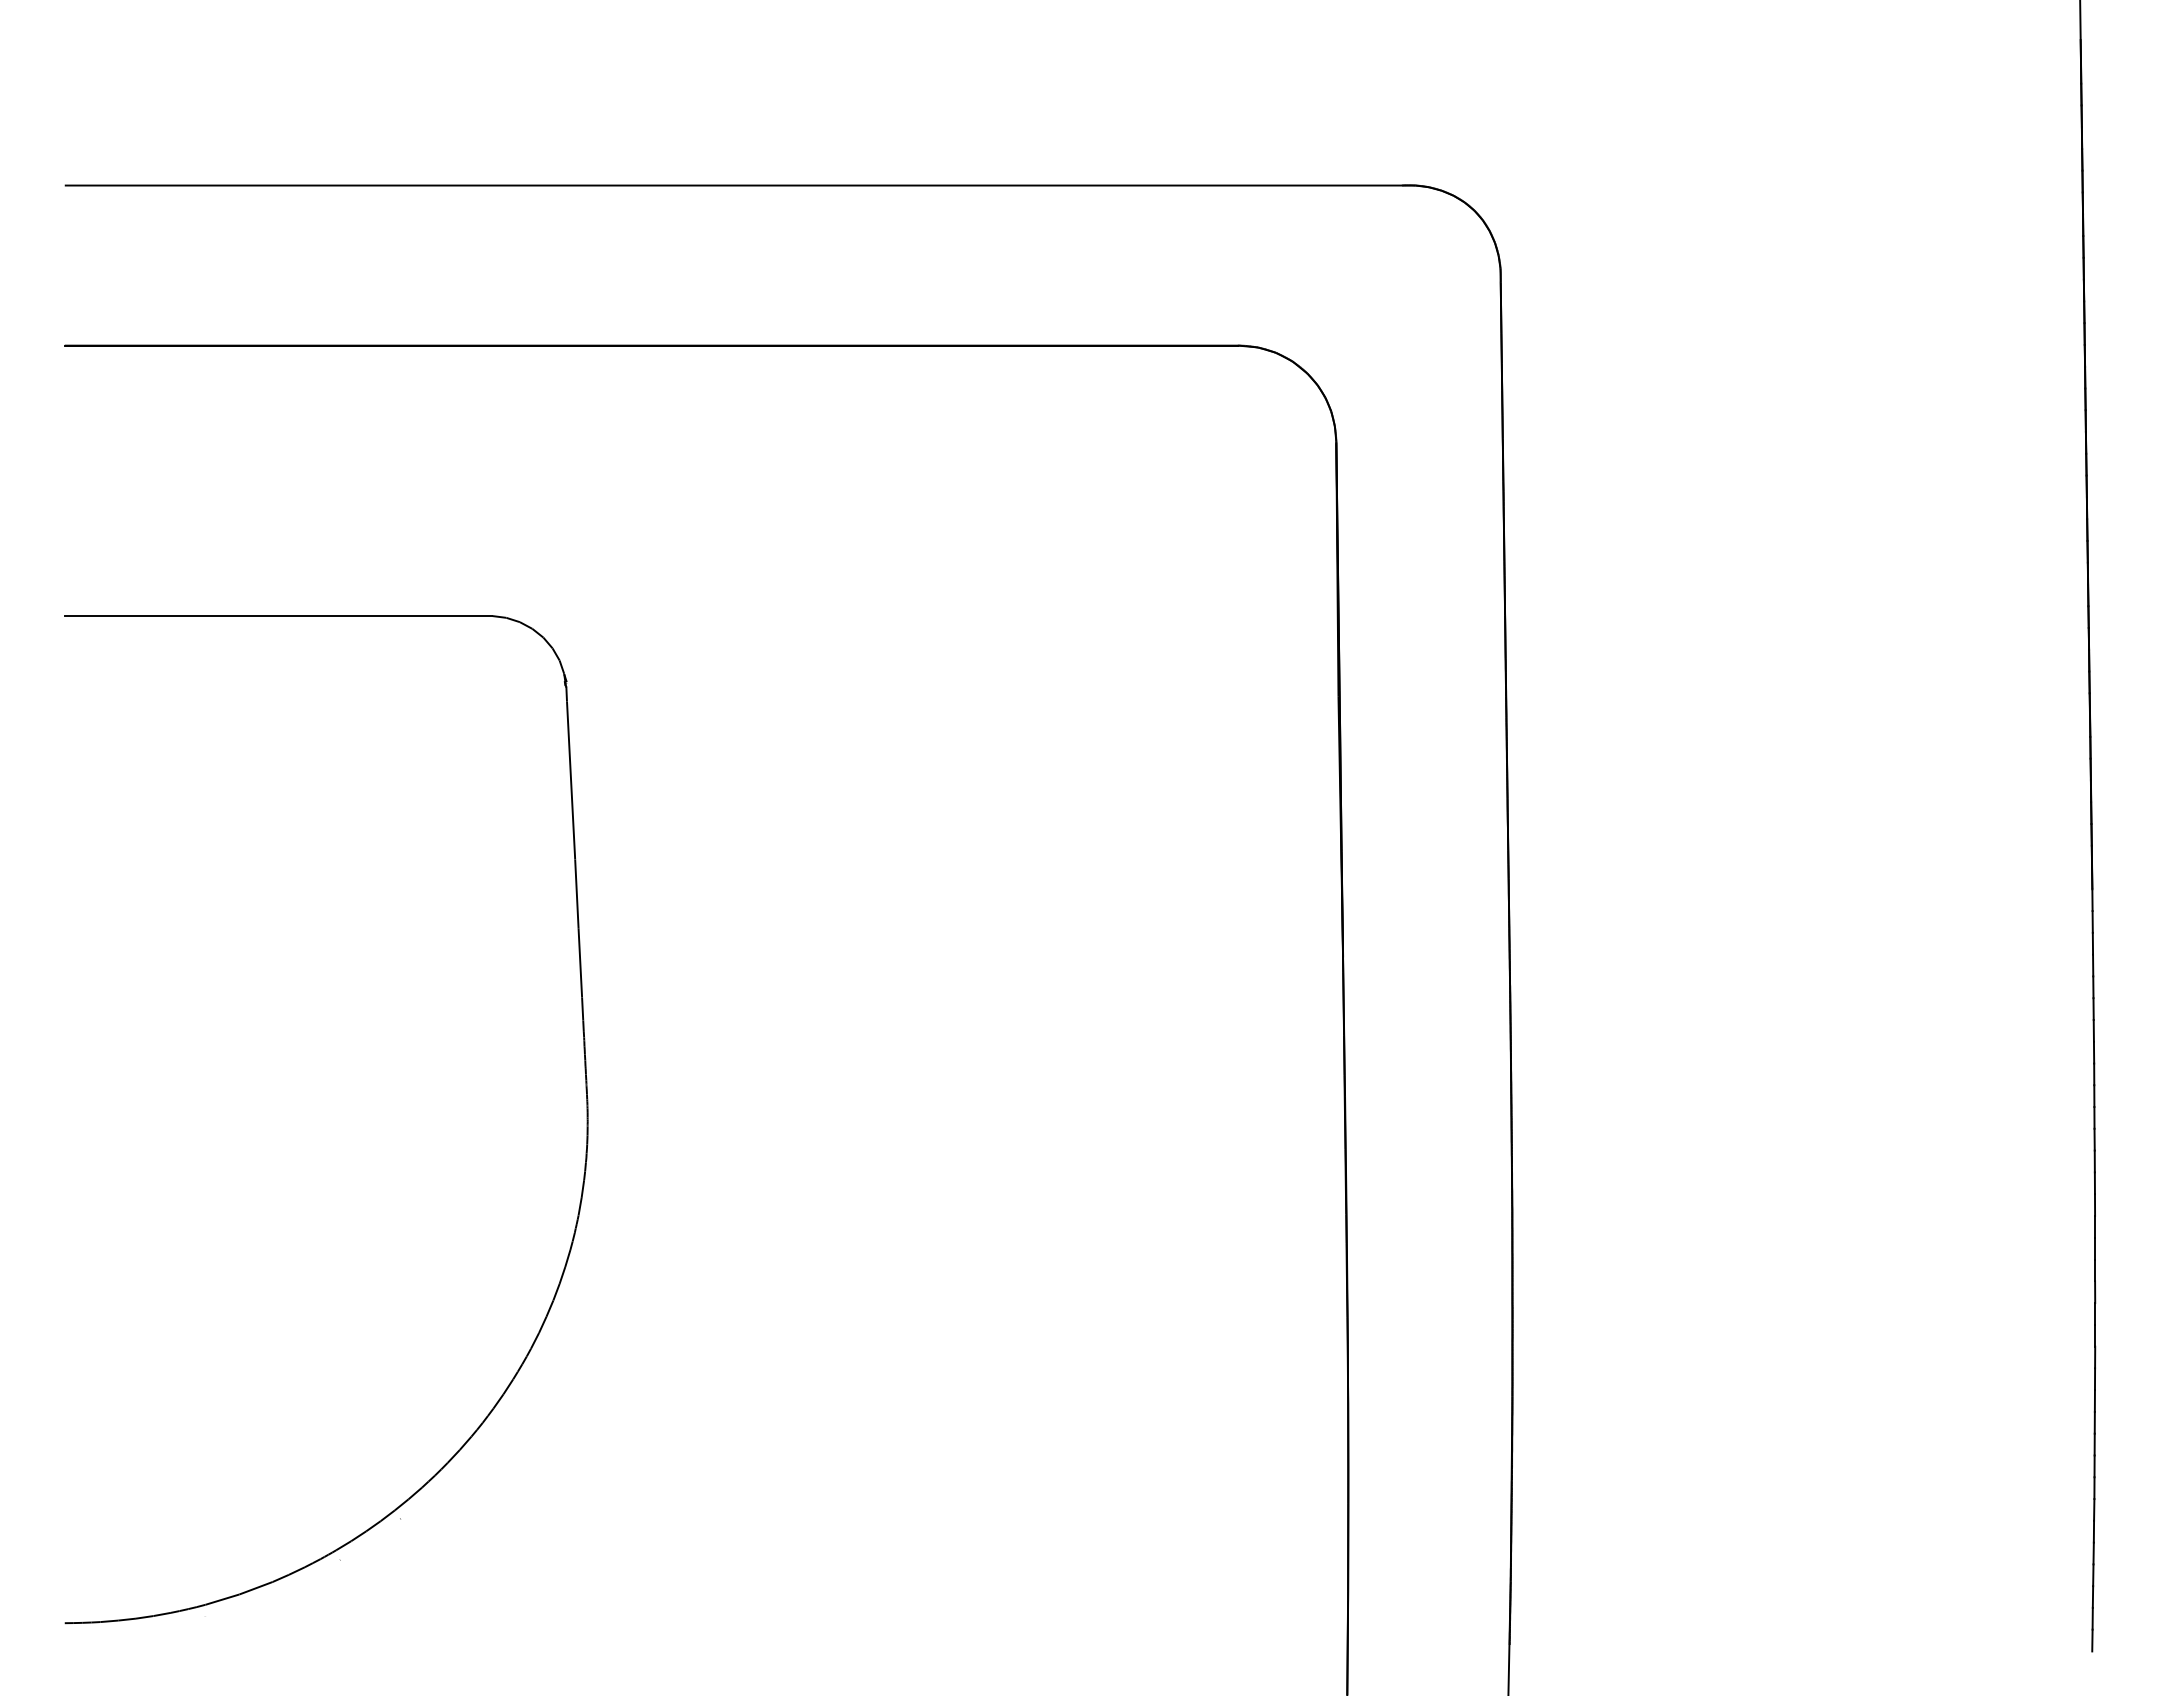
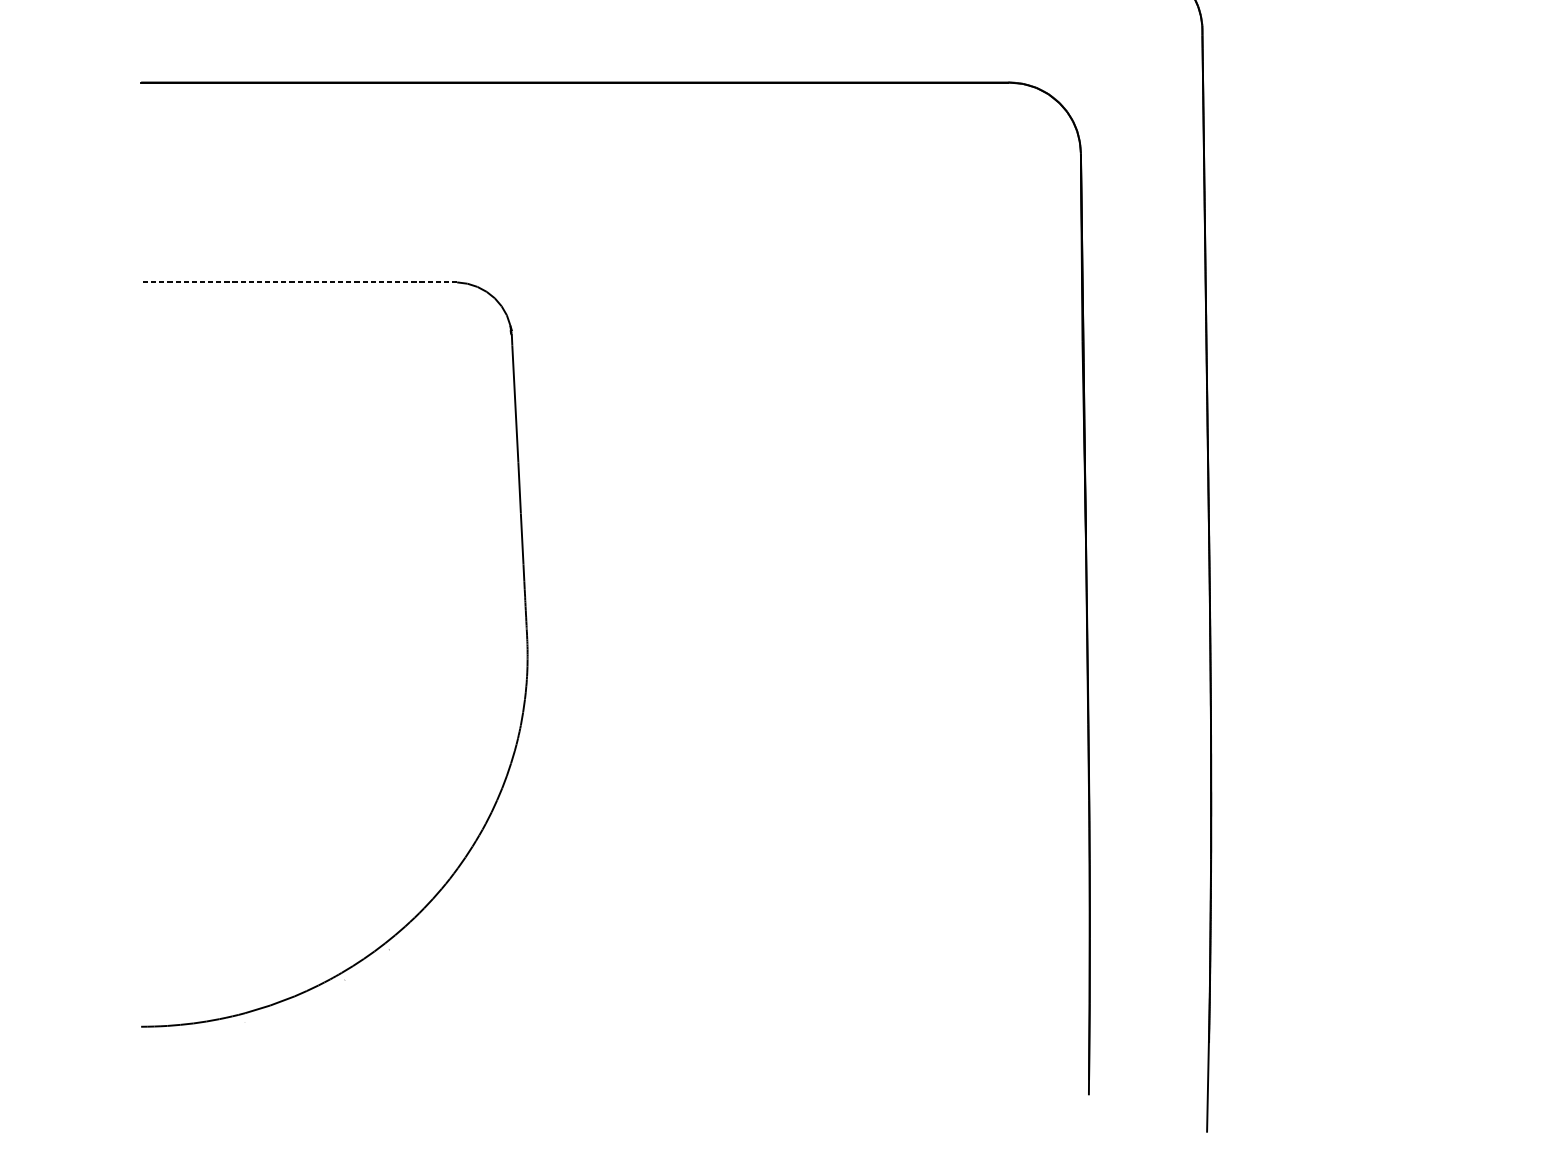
line: (278, 616) -> (299, 282), solid -> dashed

